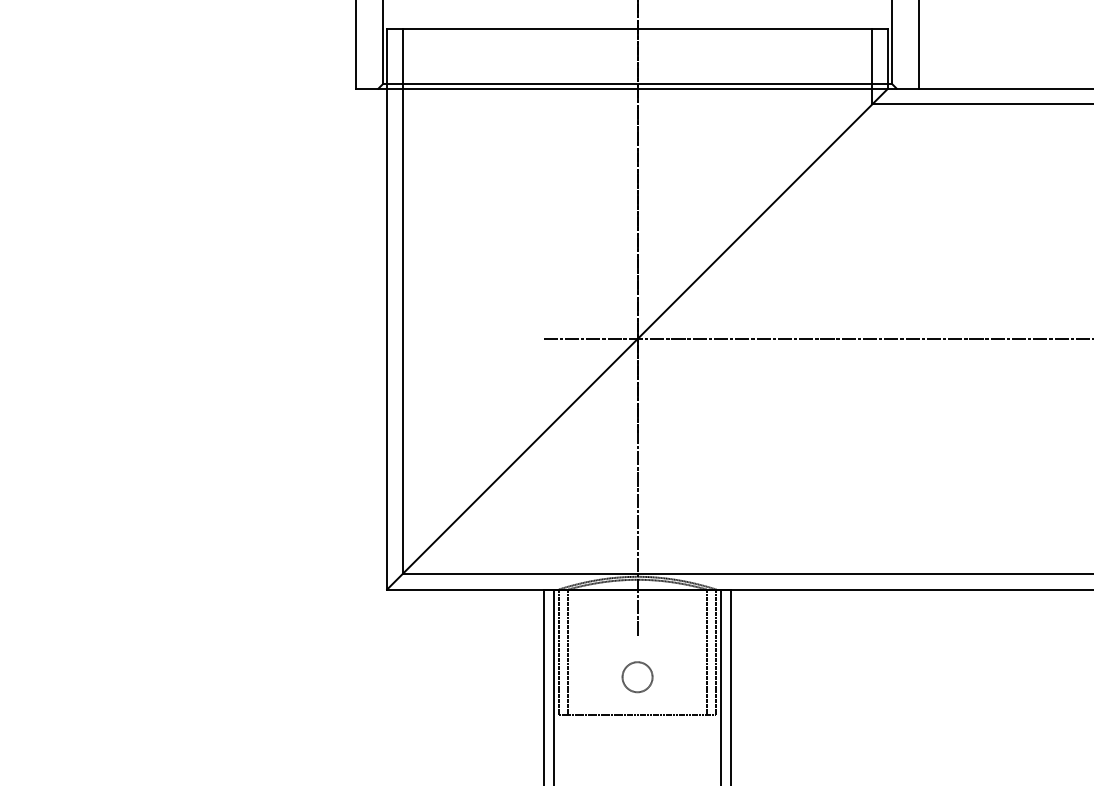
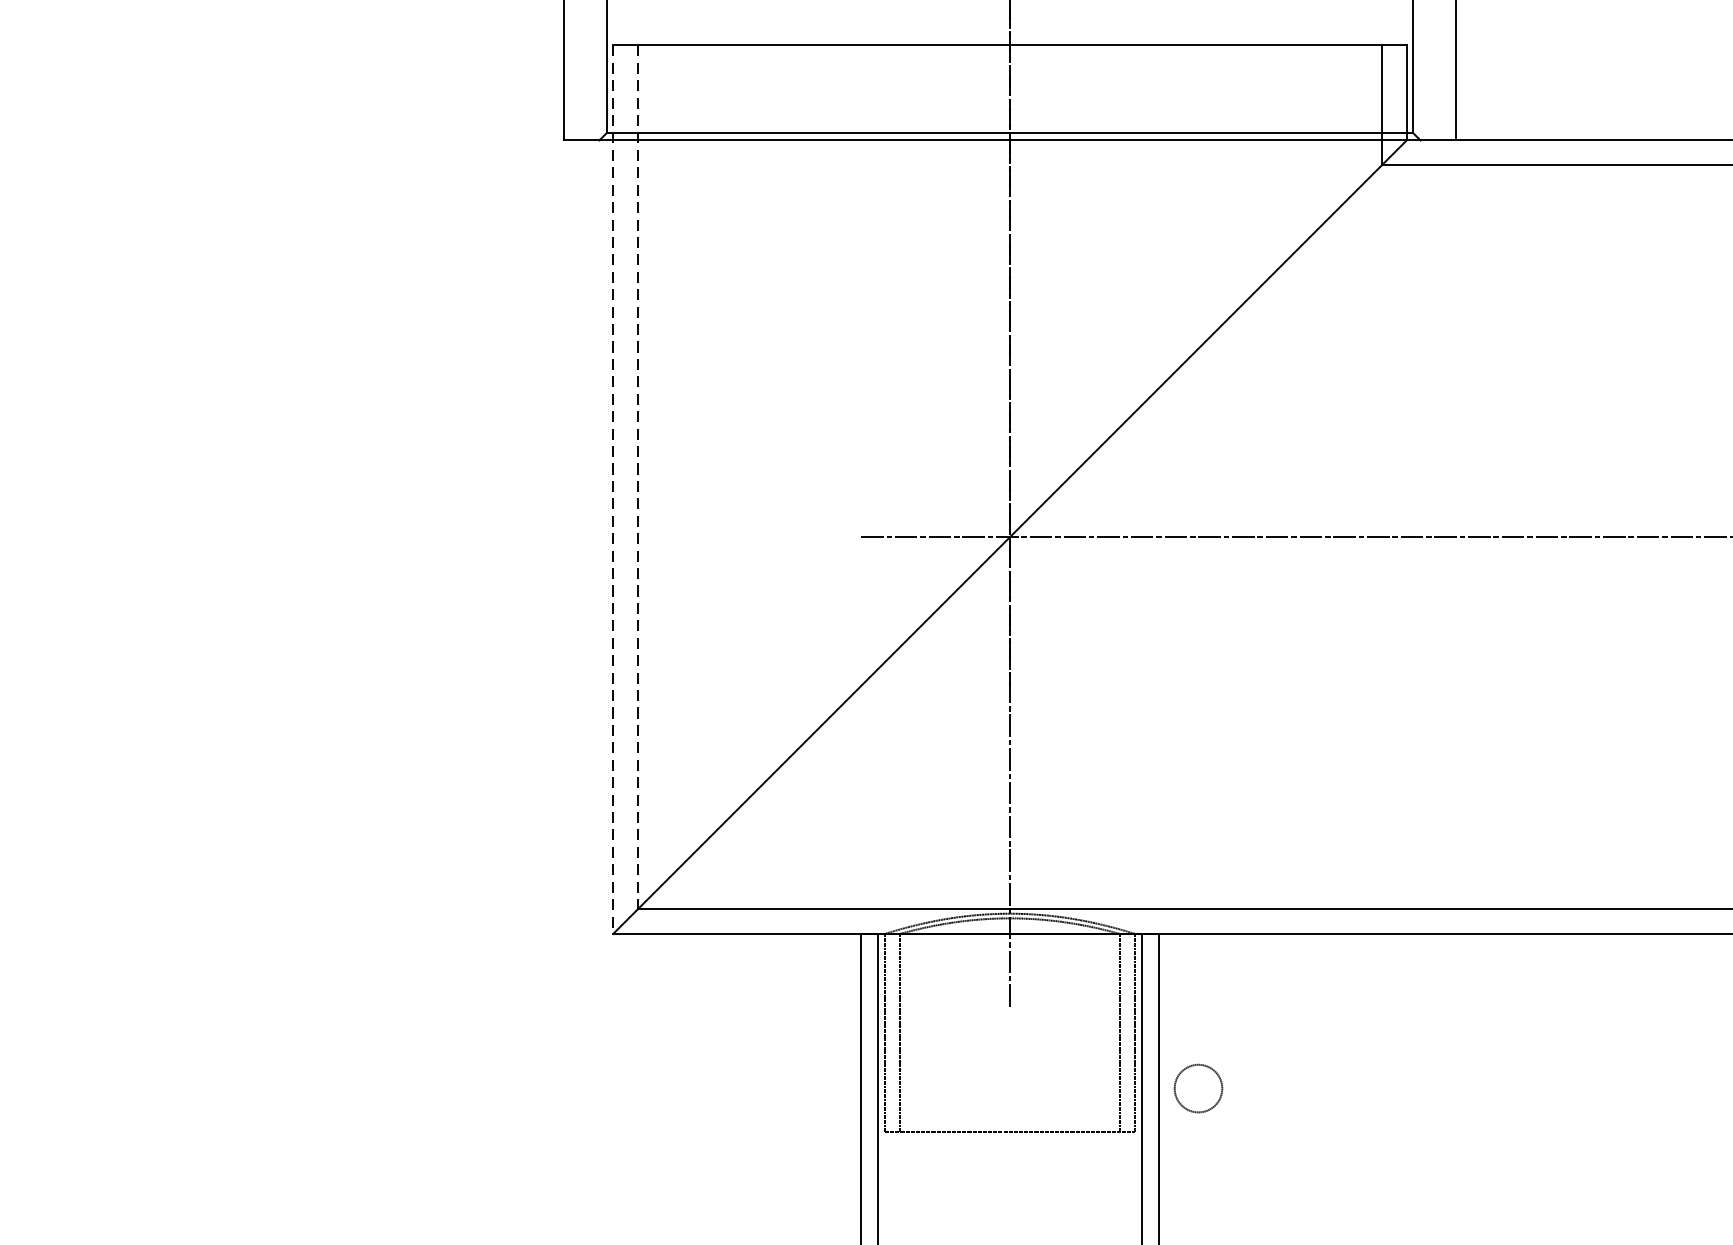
line: (402, 301) -> (637, 477), solid -> dashed
line: (387, 309) -> (613, 490), solid -> dashed
part: (637, 677) -> (1198, 1089), moved

